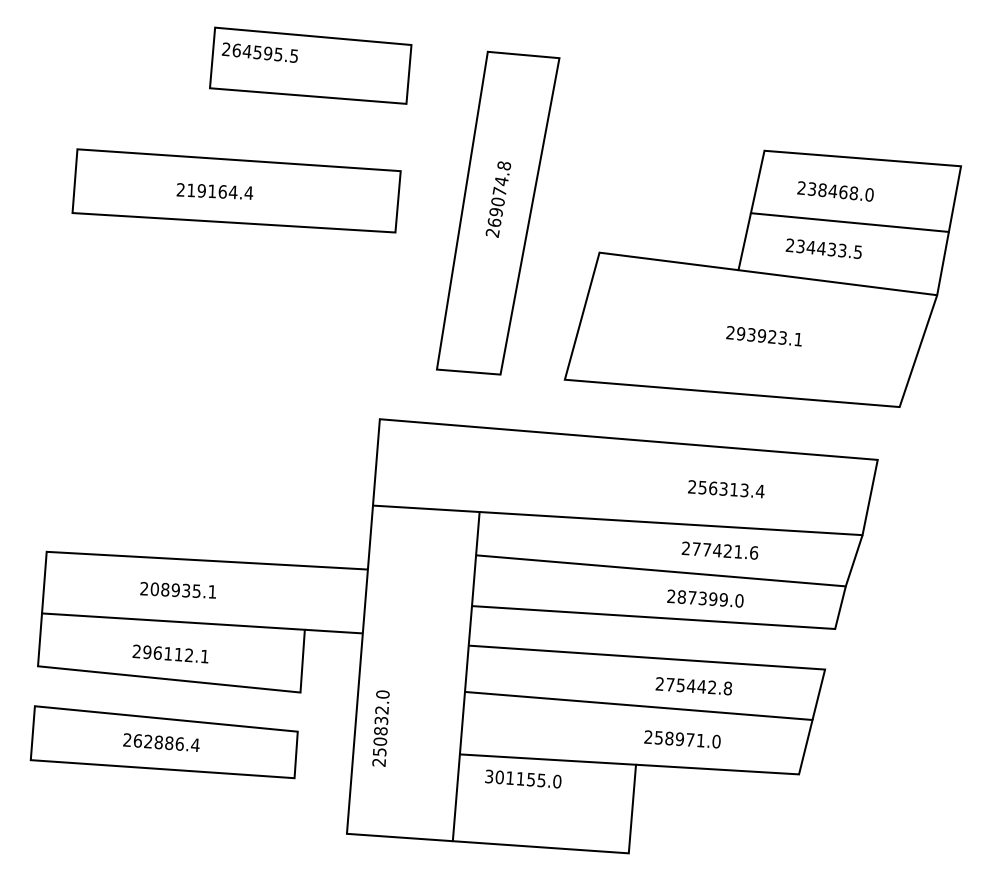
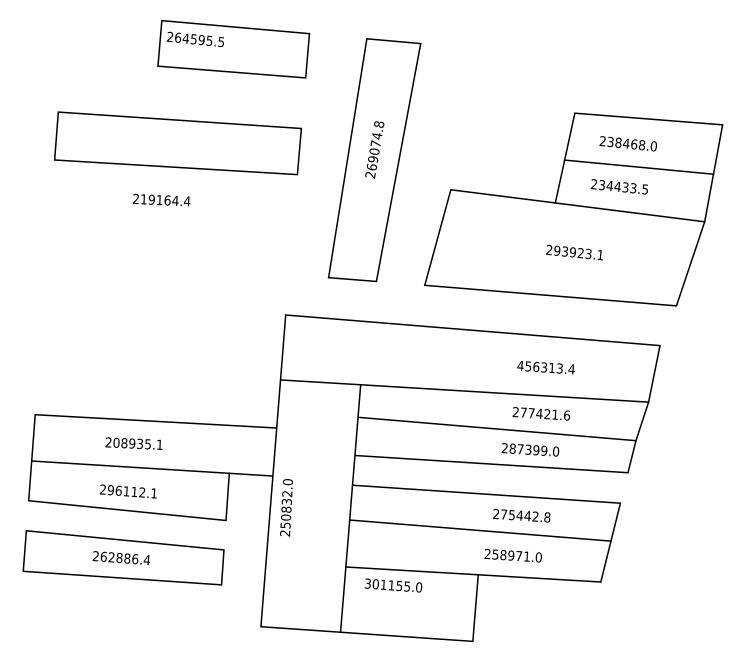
text: (214, 191) -> (161, 200), moved
text: (691, 486) -> (519, 365), 256313.4 -> 456313.4
text: (380, 728) -> (286, 507), moved

